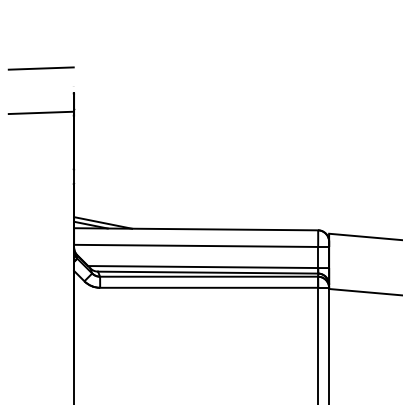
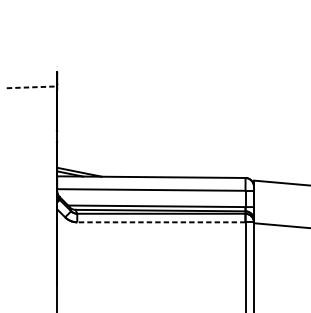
line: (40, 68) -> (31, 53), removed
line: (41, 112) -> (32, 87), solid -> dashed
line: (209, 287) -> (161, 222), solid -> dashed

